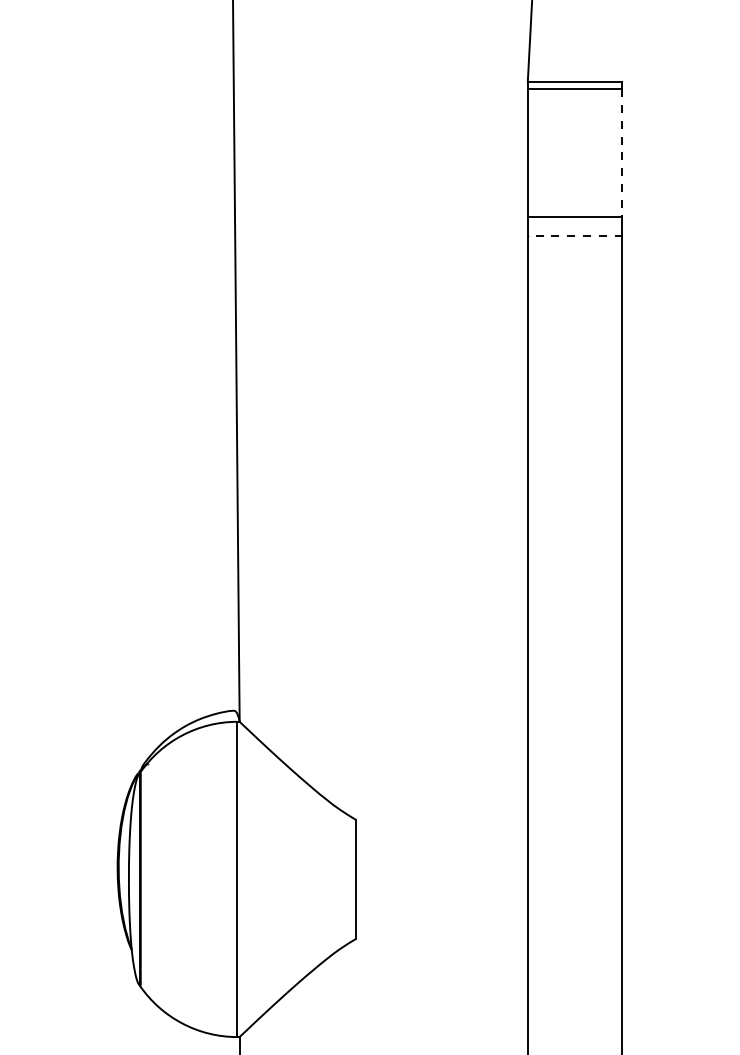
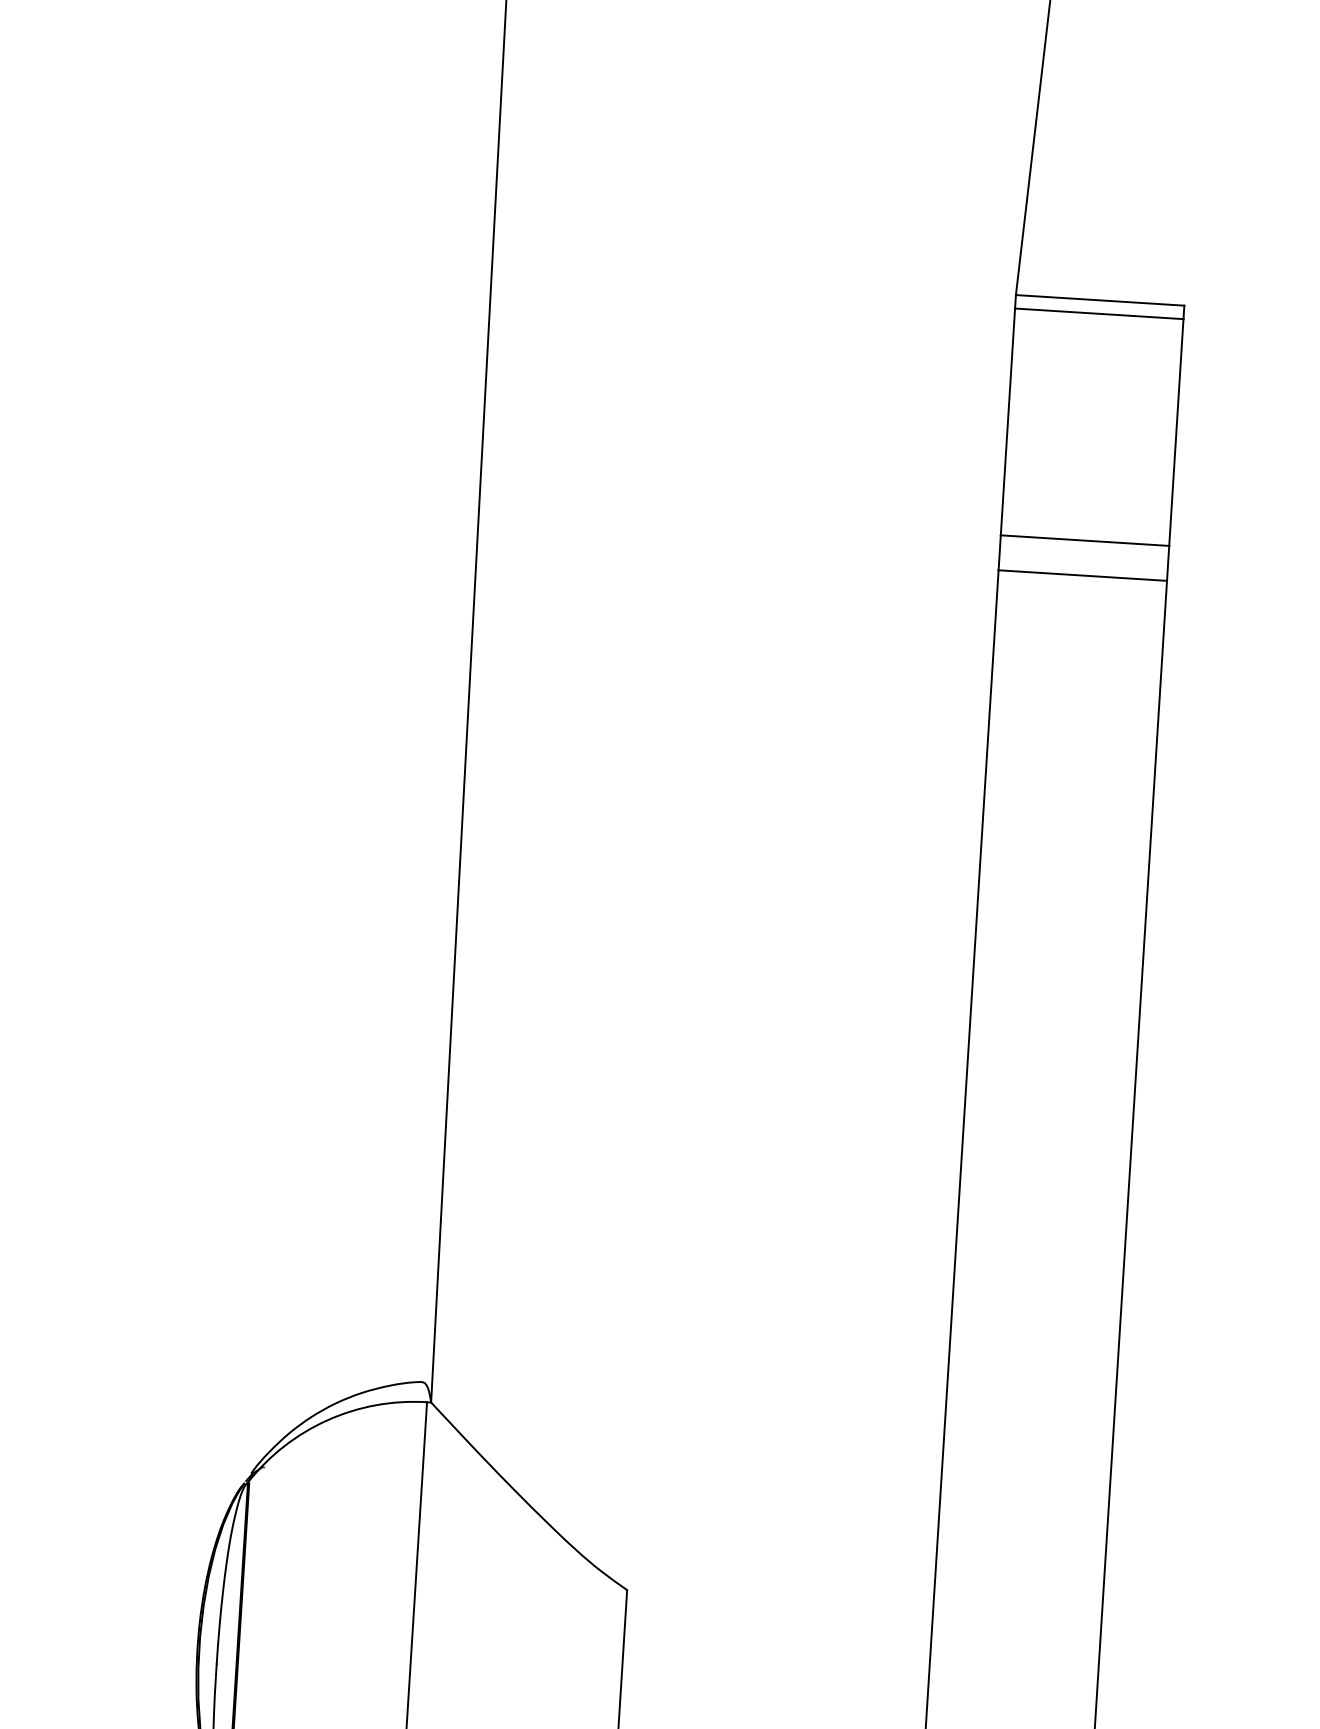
line: (622, 153) -> (1176, 433), dashed -> solid
line: (574, 236) -> (1081, 575), dashed -> solid

